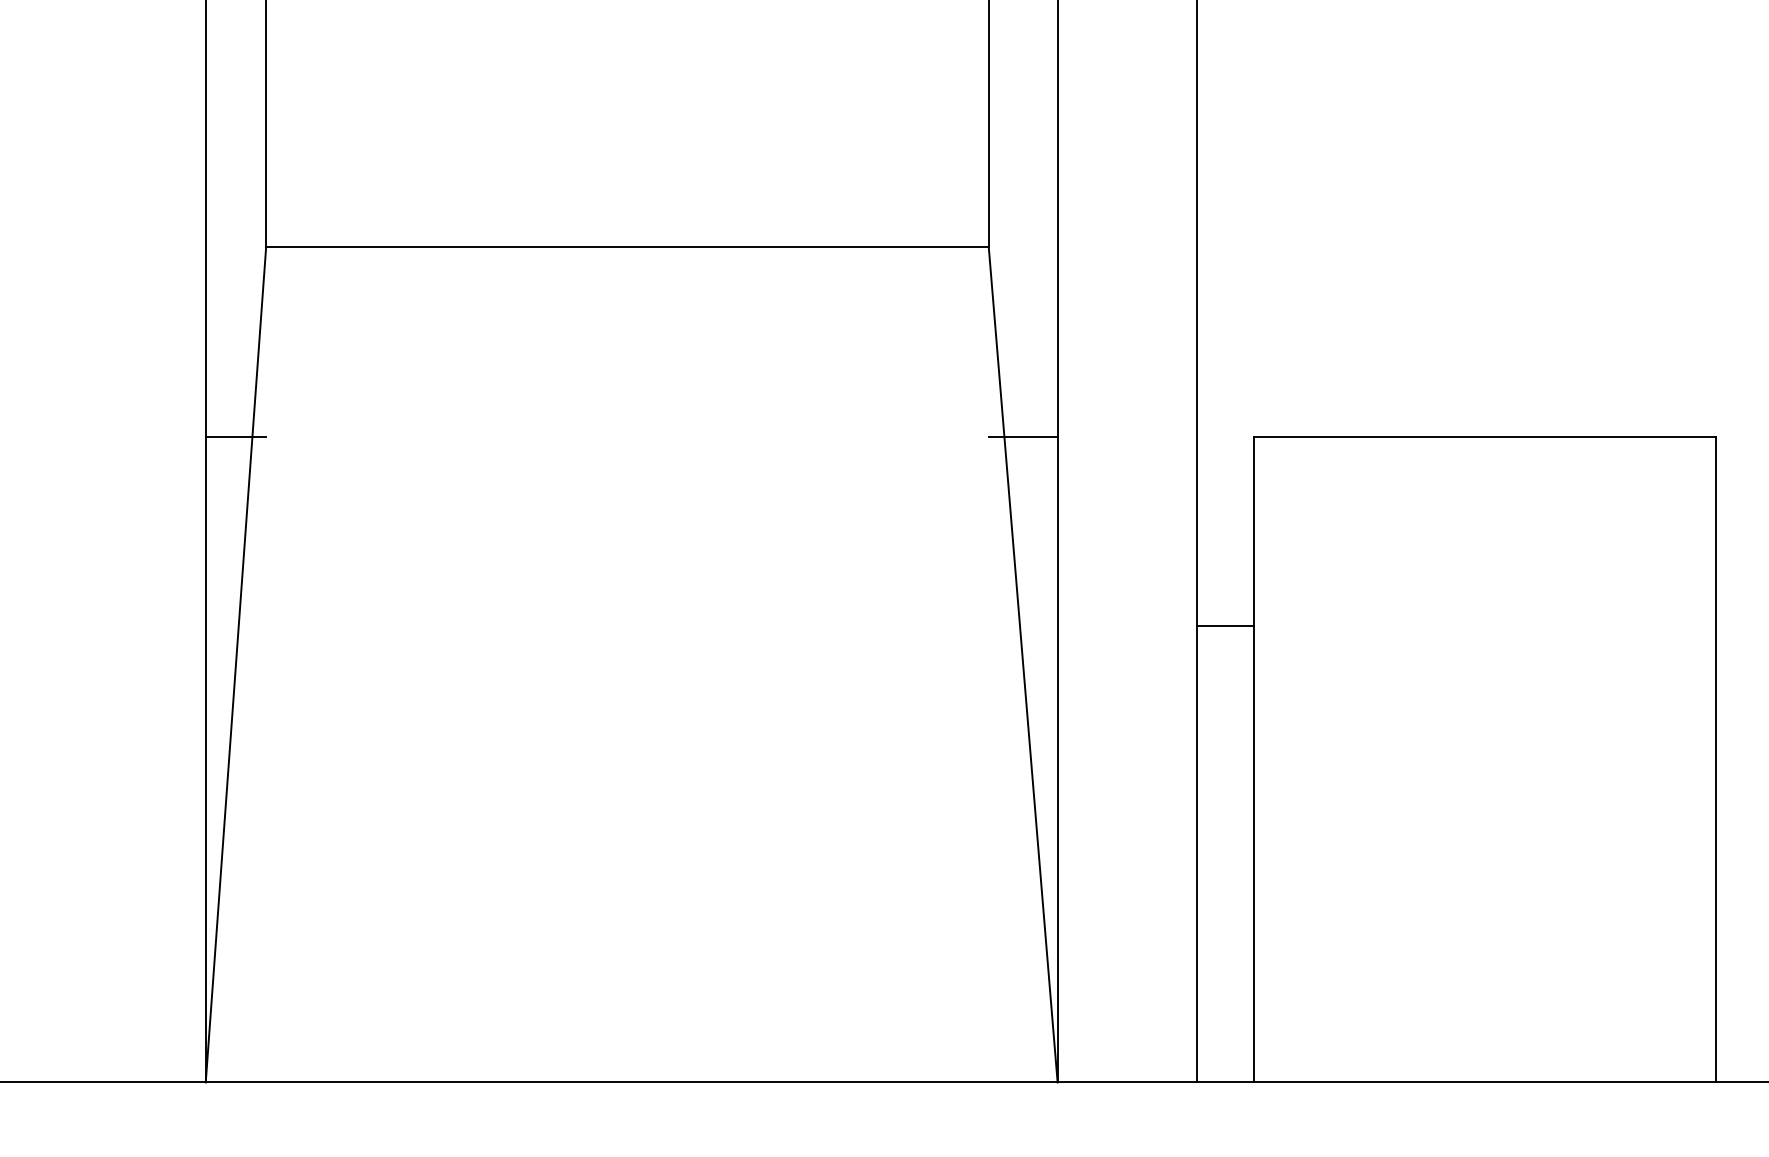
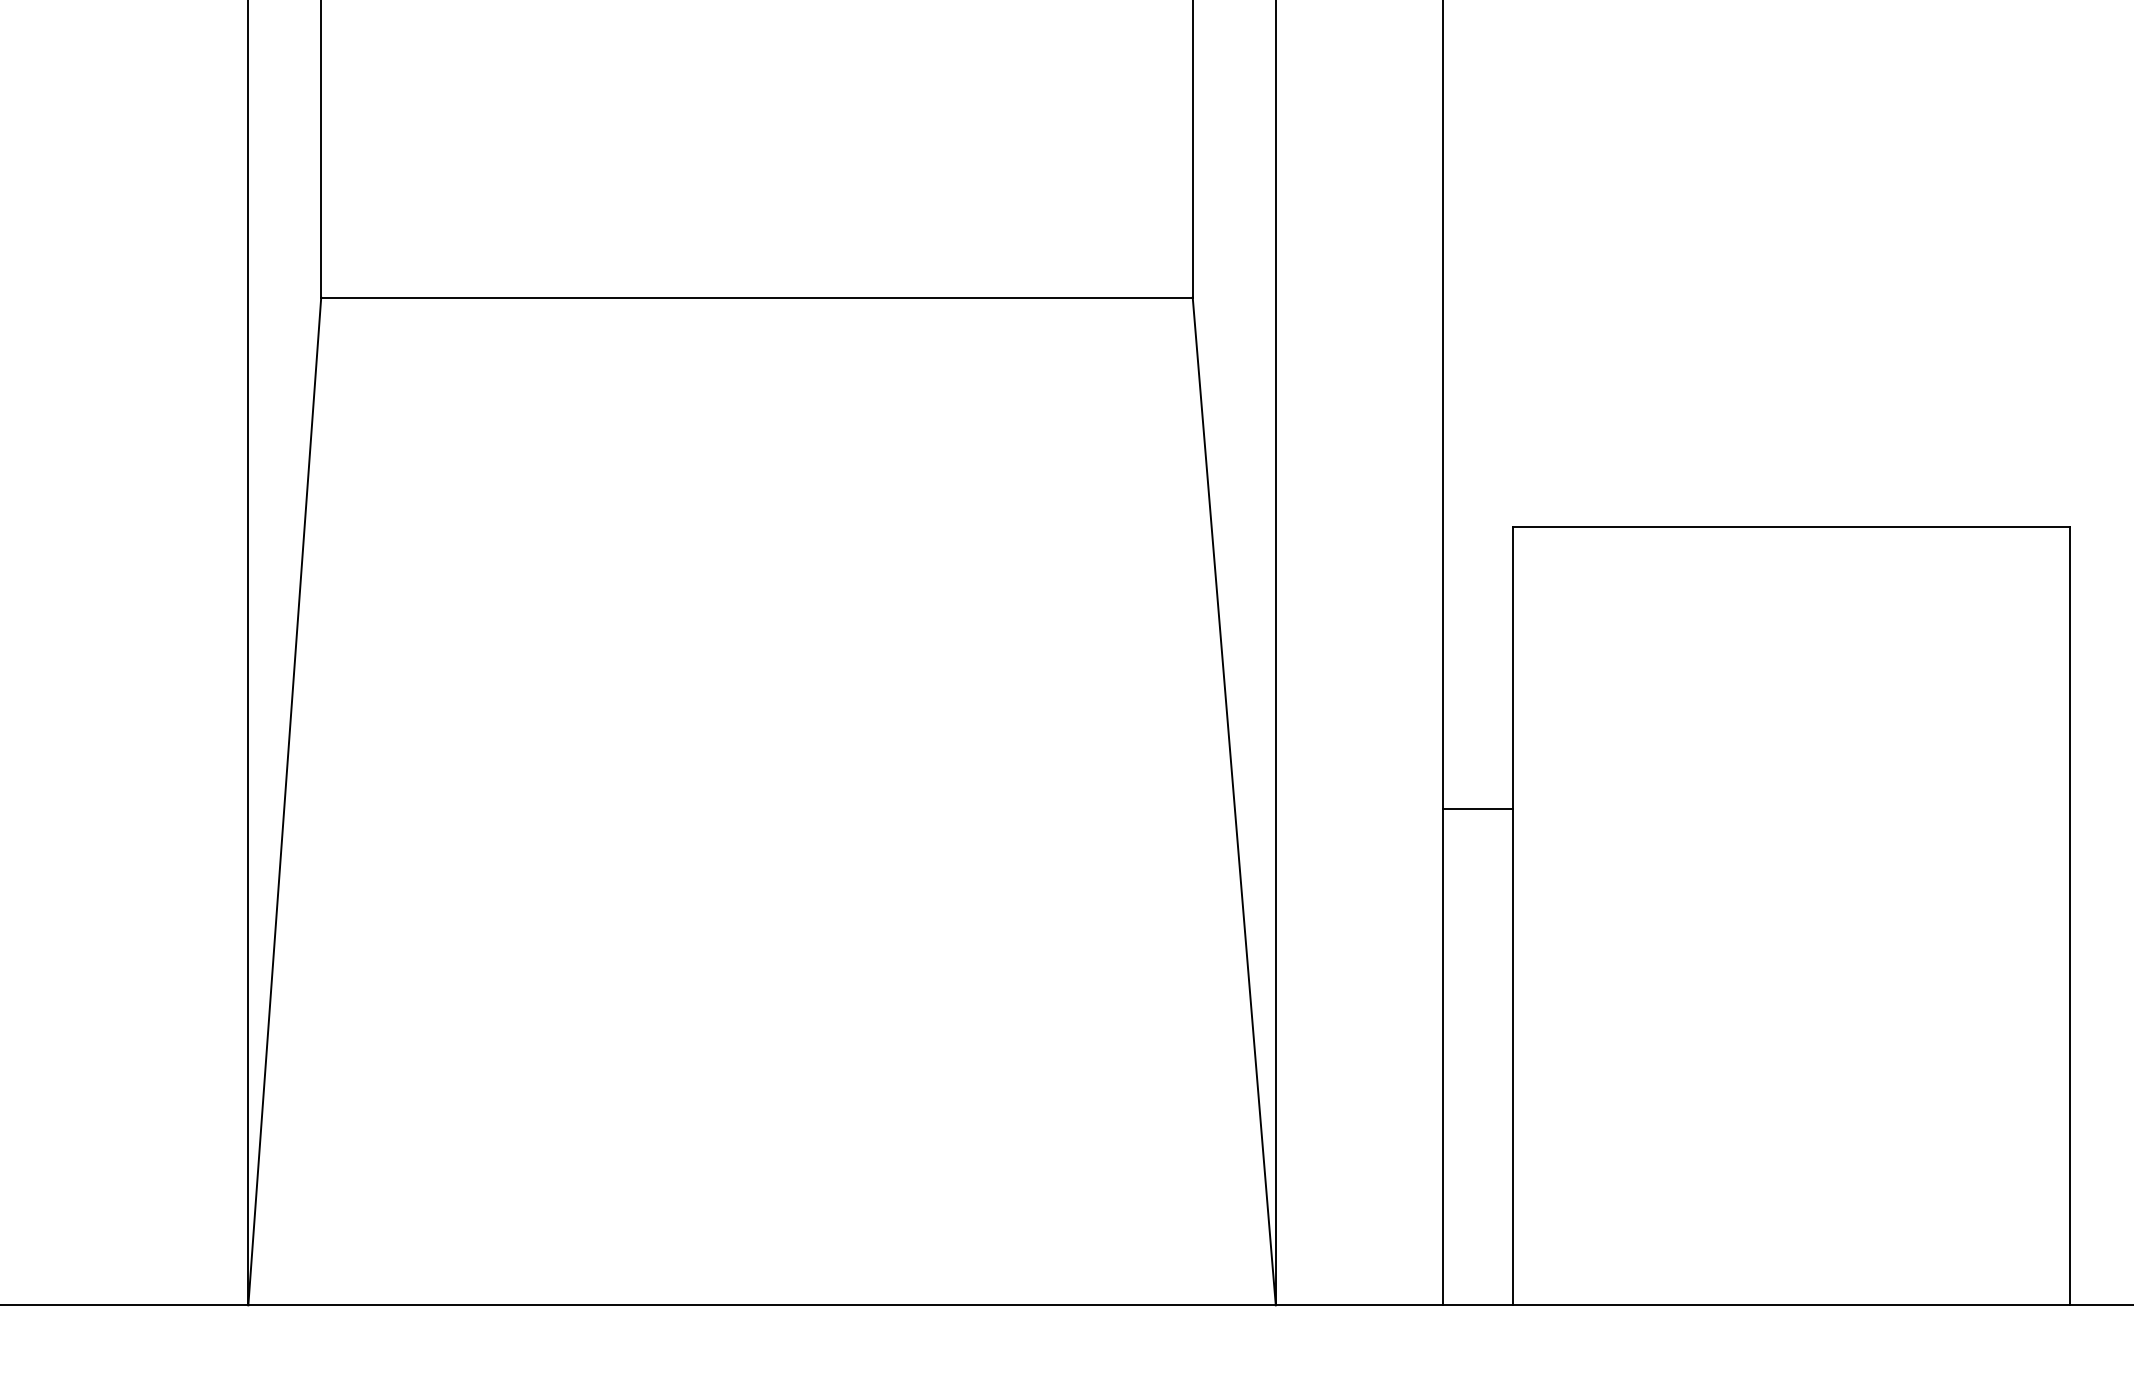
line: (235, 437) -> (284, 527), removed
line: (1022, 437) -> (1233, 527), removed
line: (1224, 625) -> (1477, 808), moved

